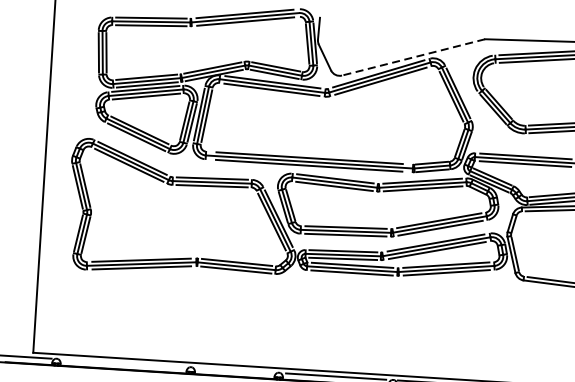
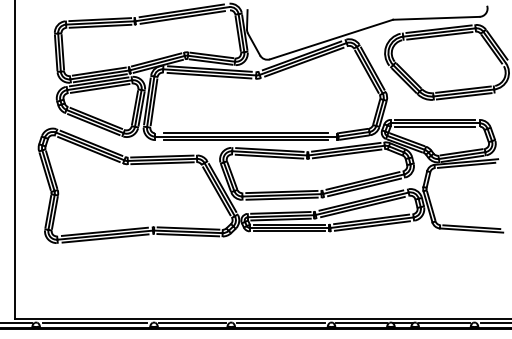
line: (413, 57) -> (331, 39), dashed -> solid
line: (123, 362) -> (94, 322), added
line: (234, 369) -> (192, 322), added

